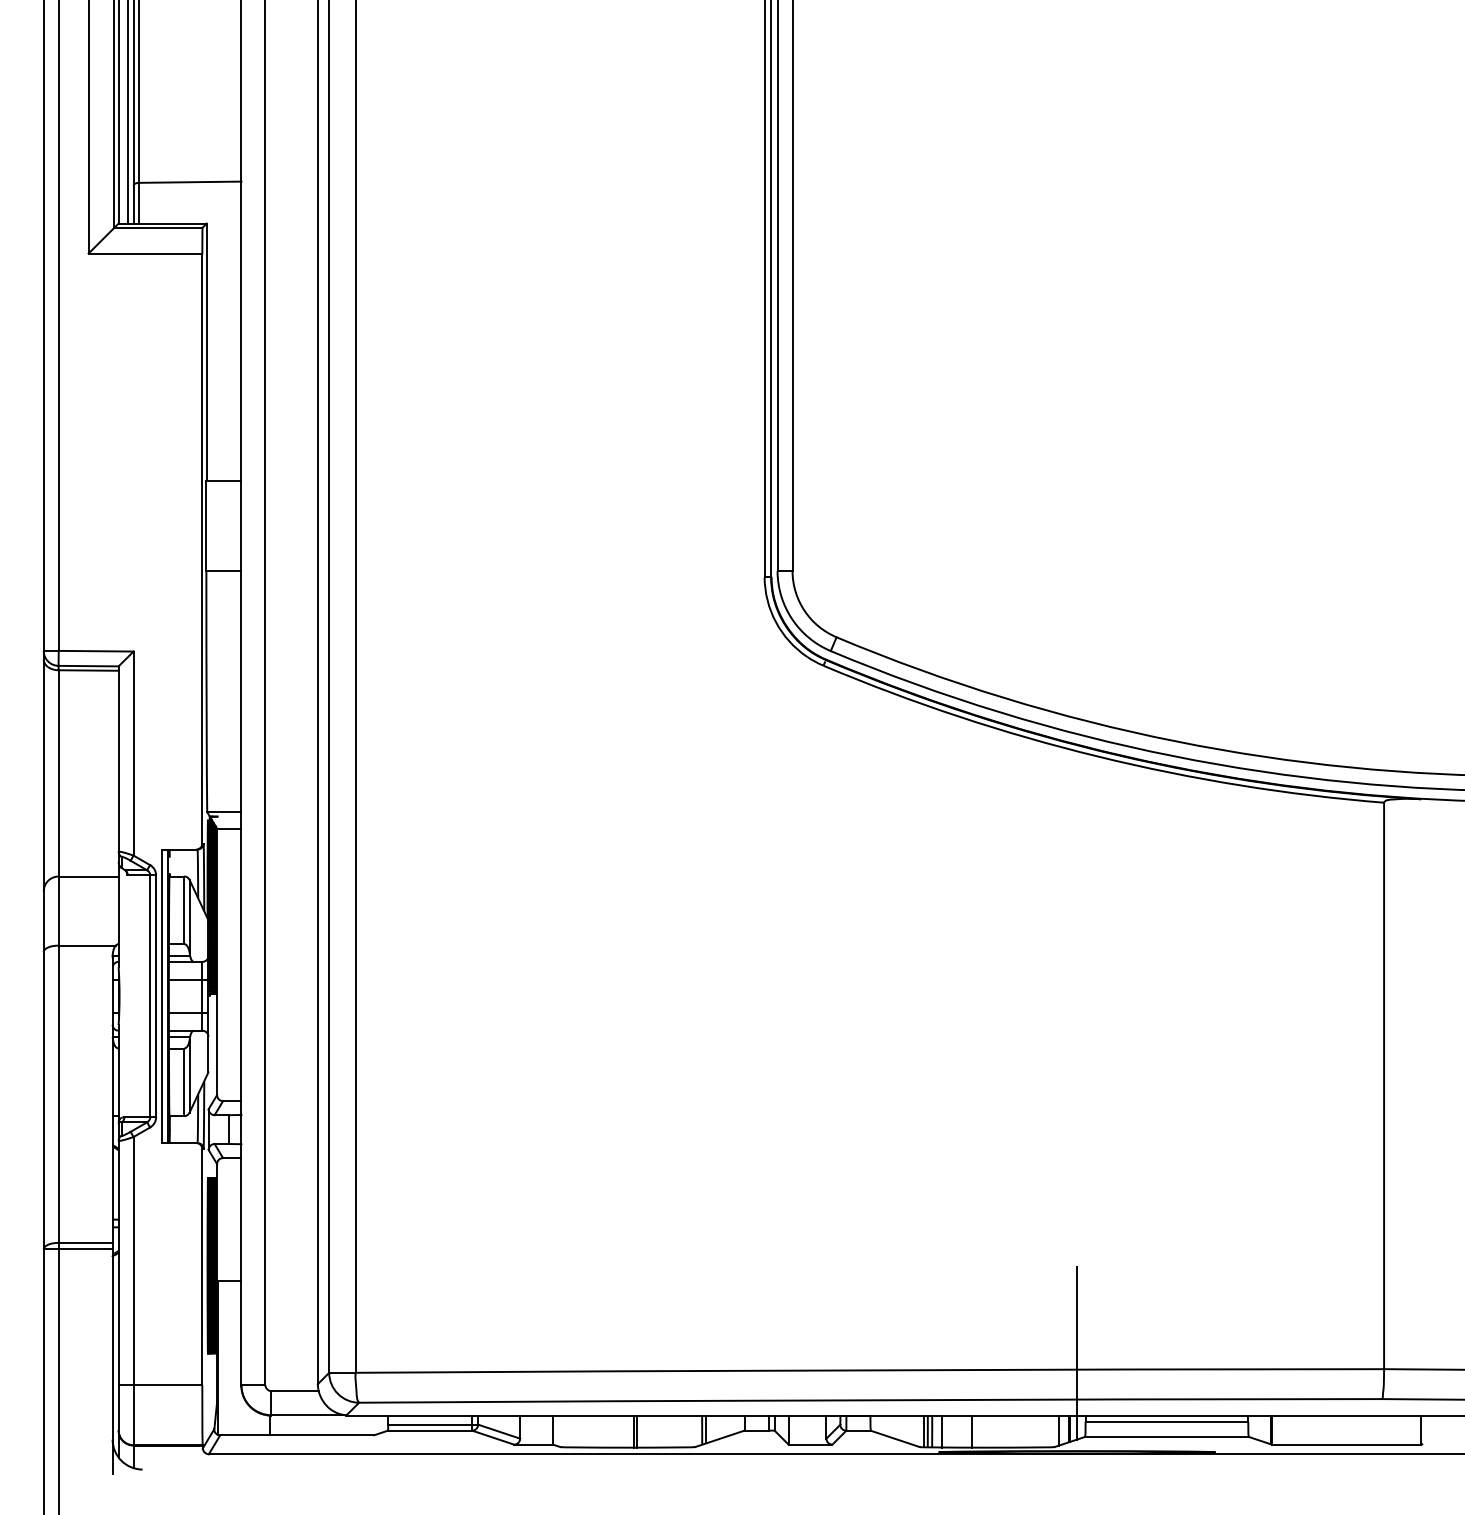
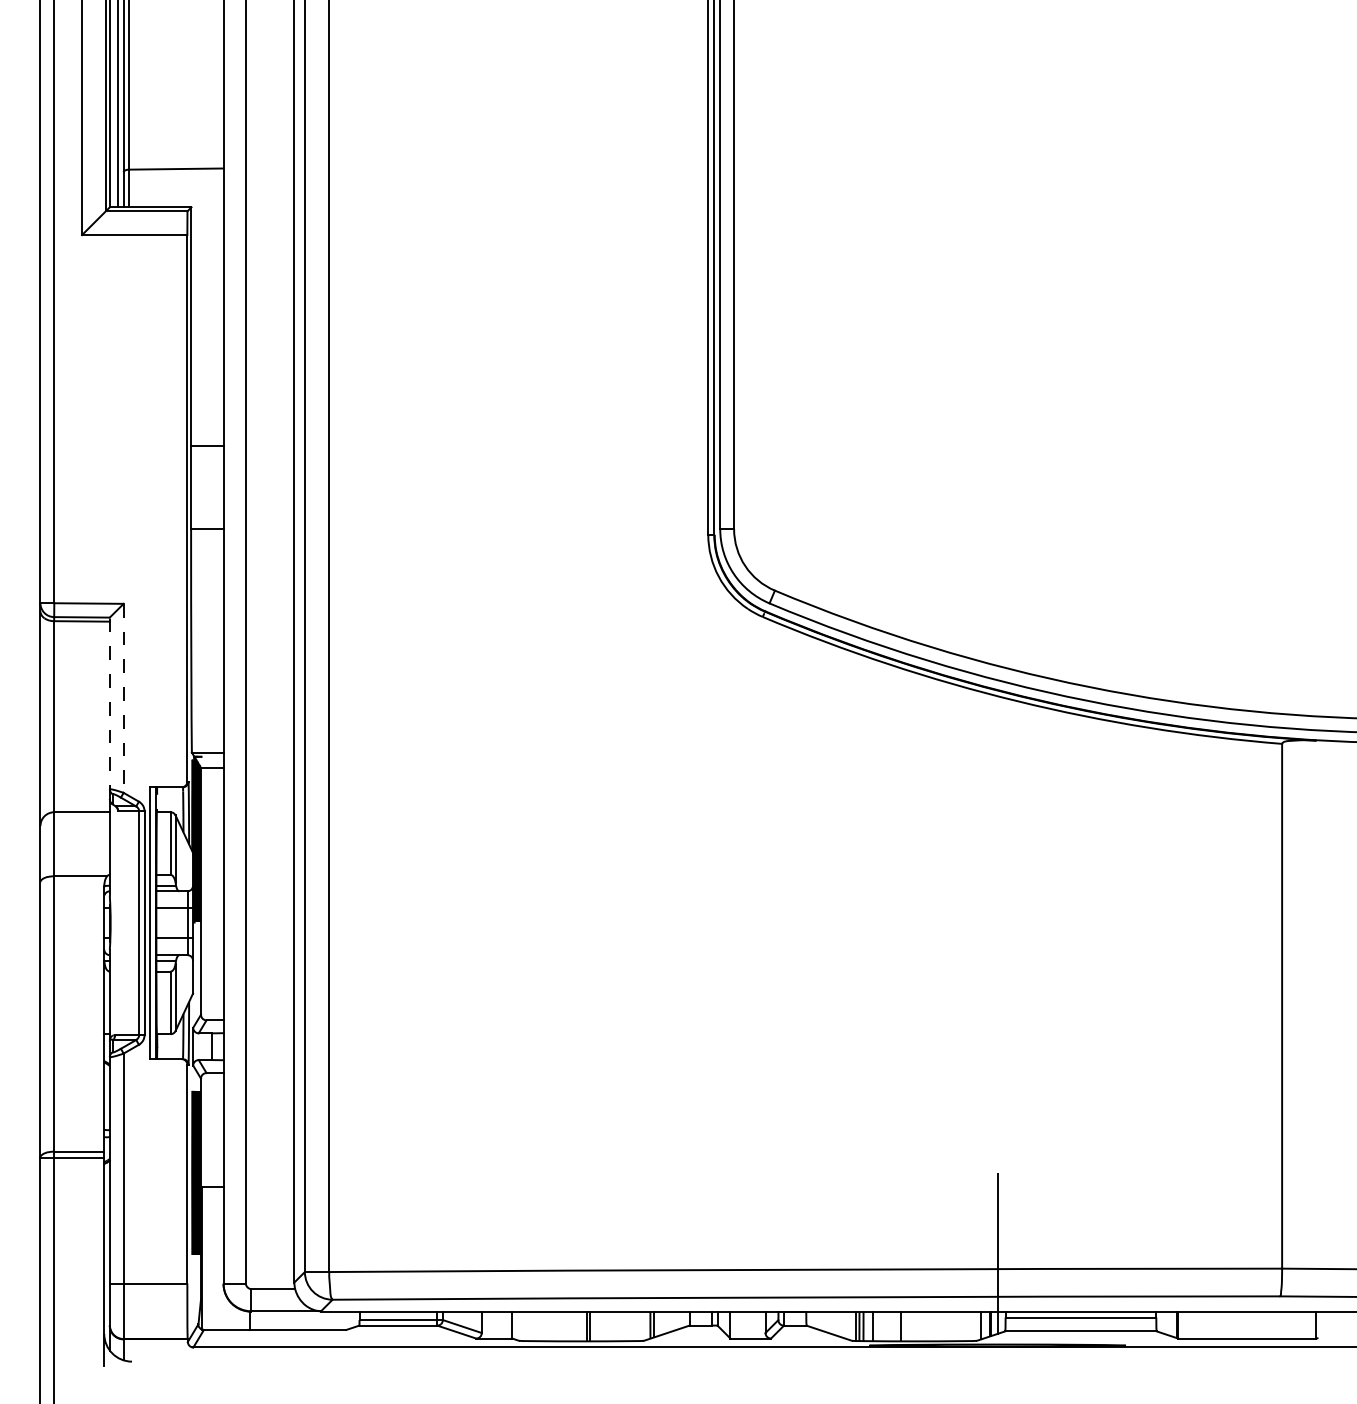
line: (133, 754) -> (123, 699), solid -> dashed
line: (118, 764) -> (109, 708), solid -> dashed

